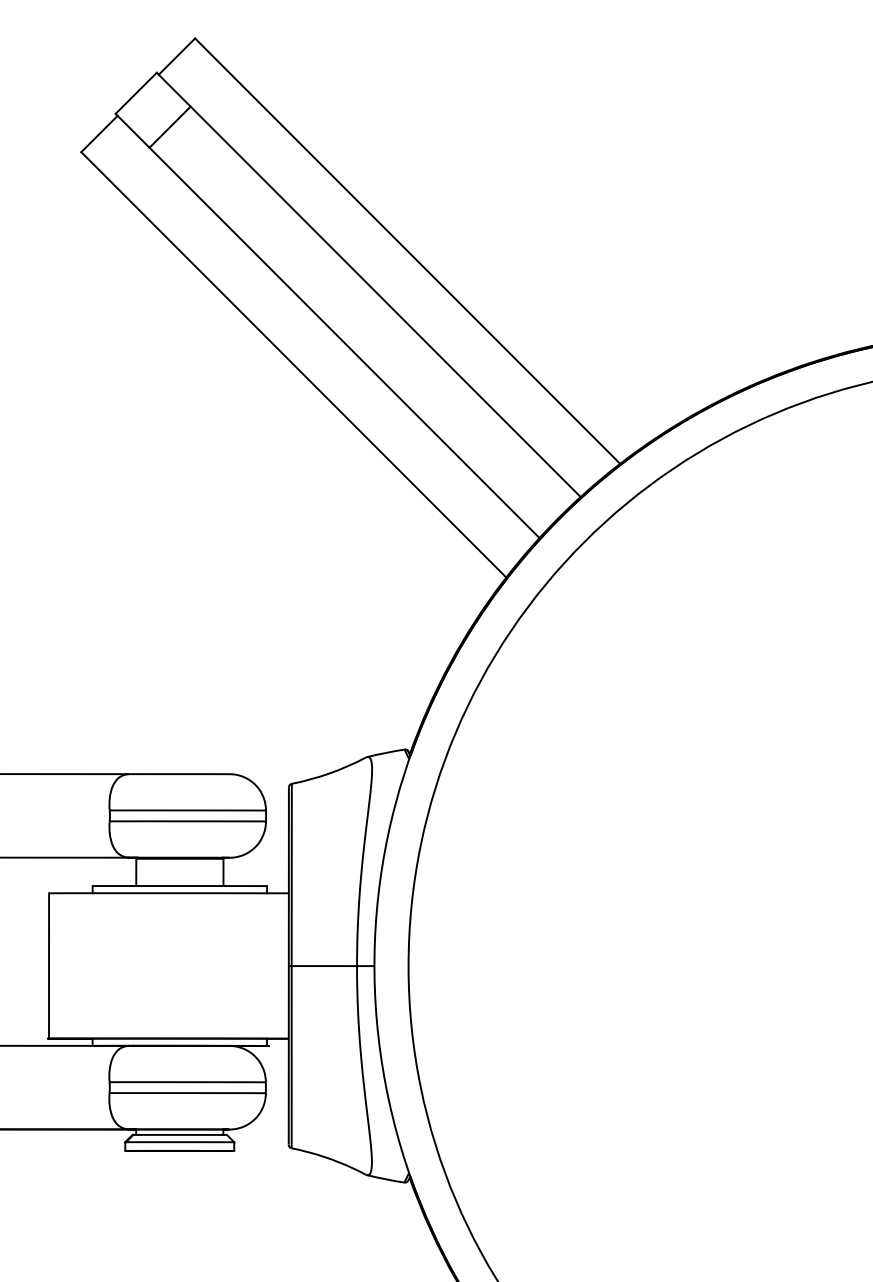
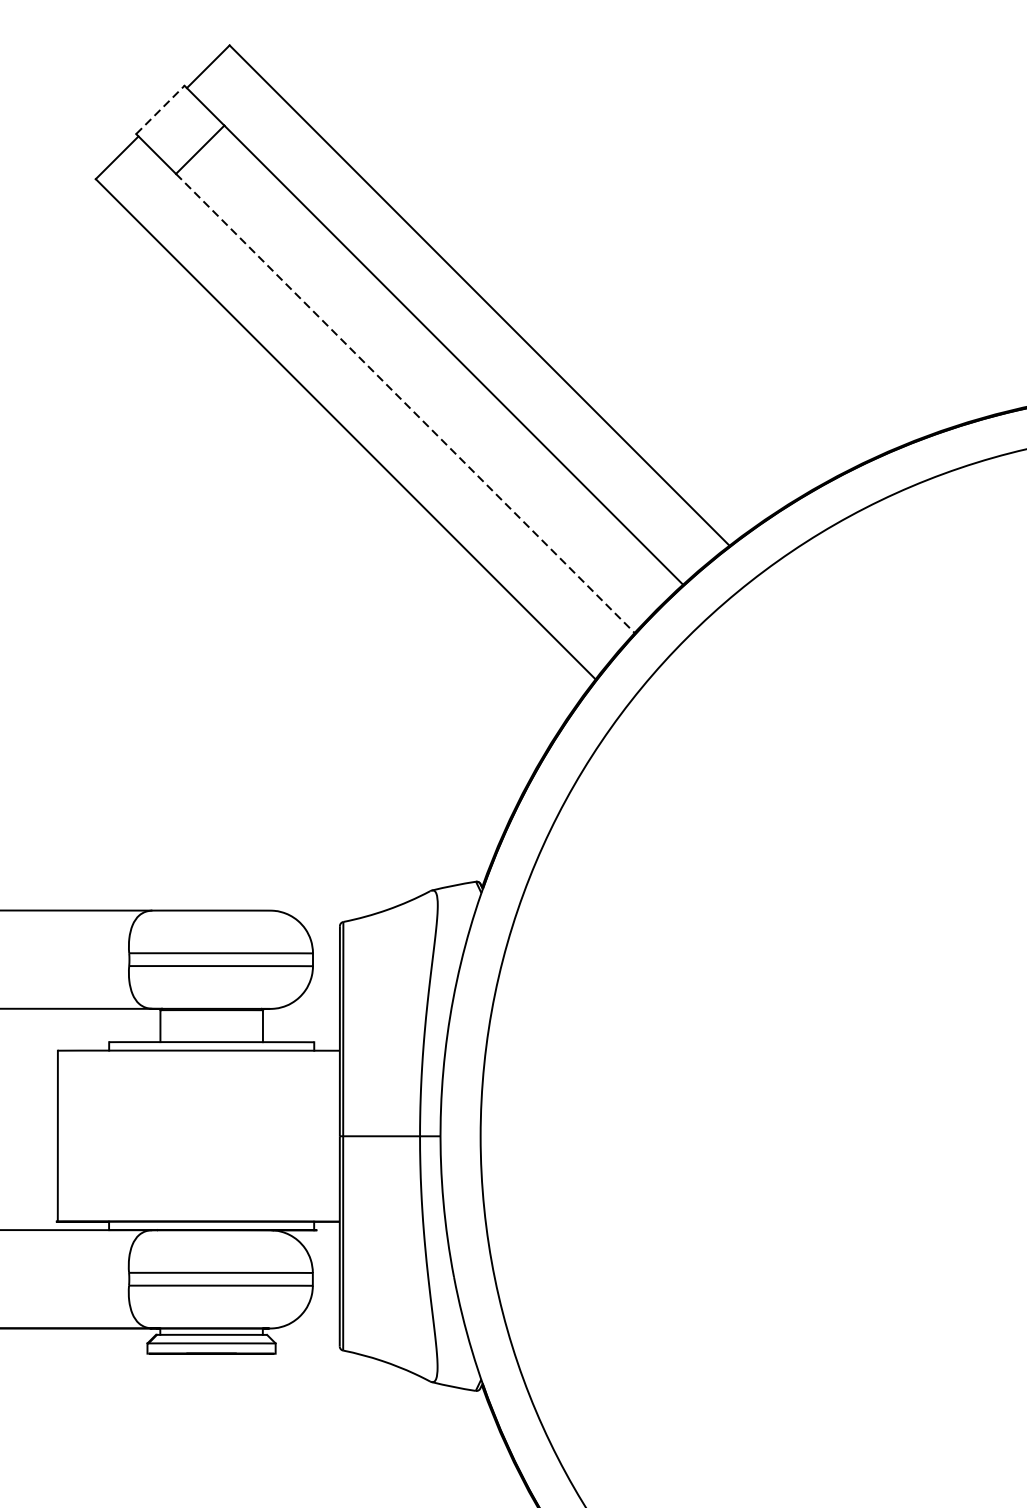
line: (136, 92) -> (160, 108), solid -> dashed
line: (344, 342) -> (405, 402), solid -> dashed

